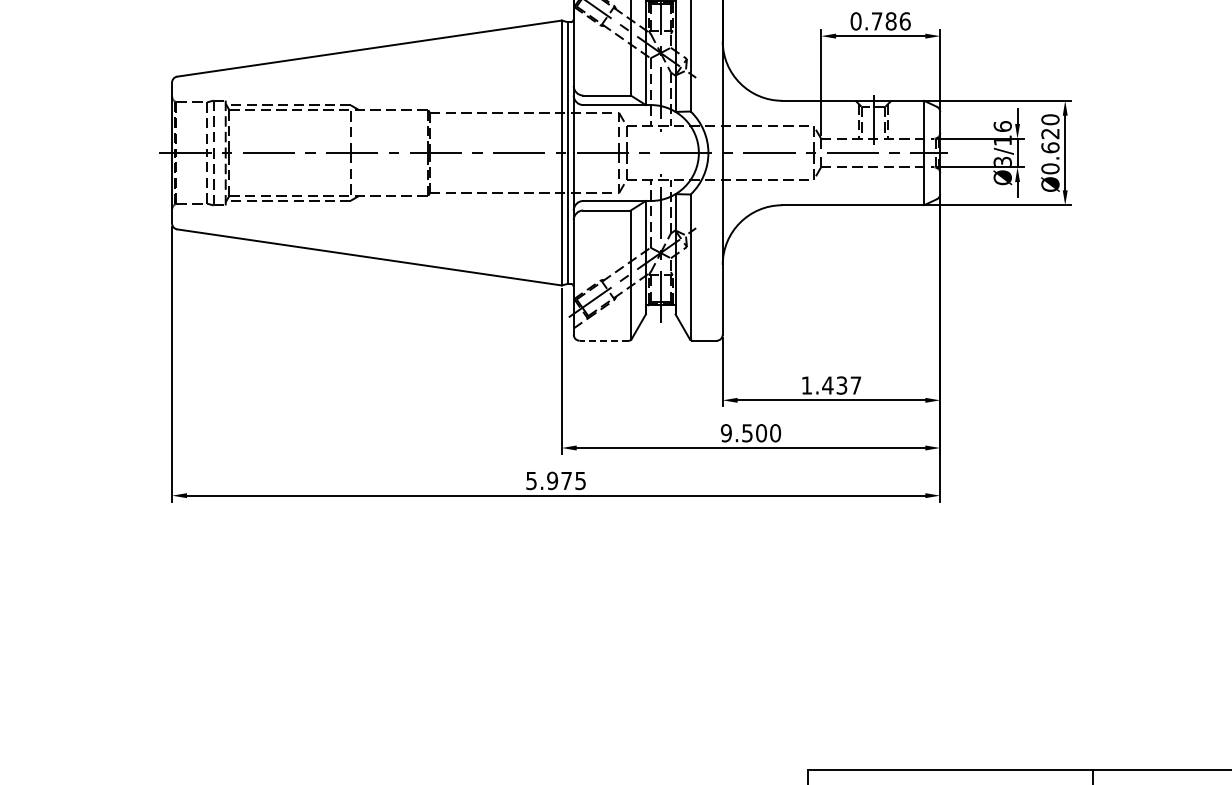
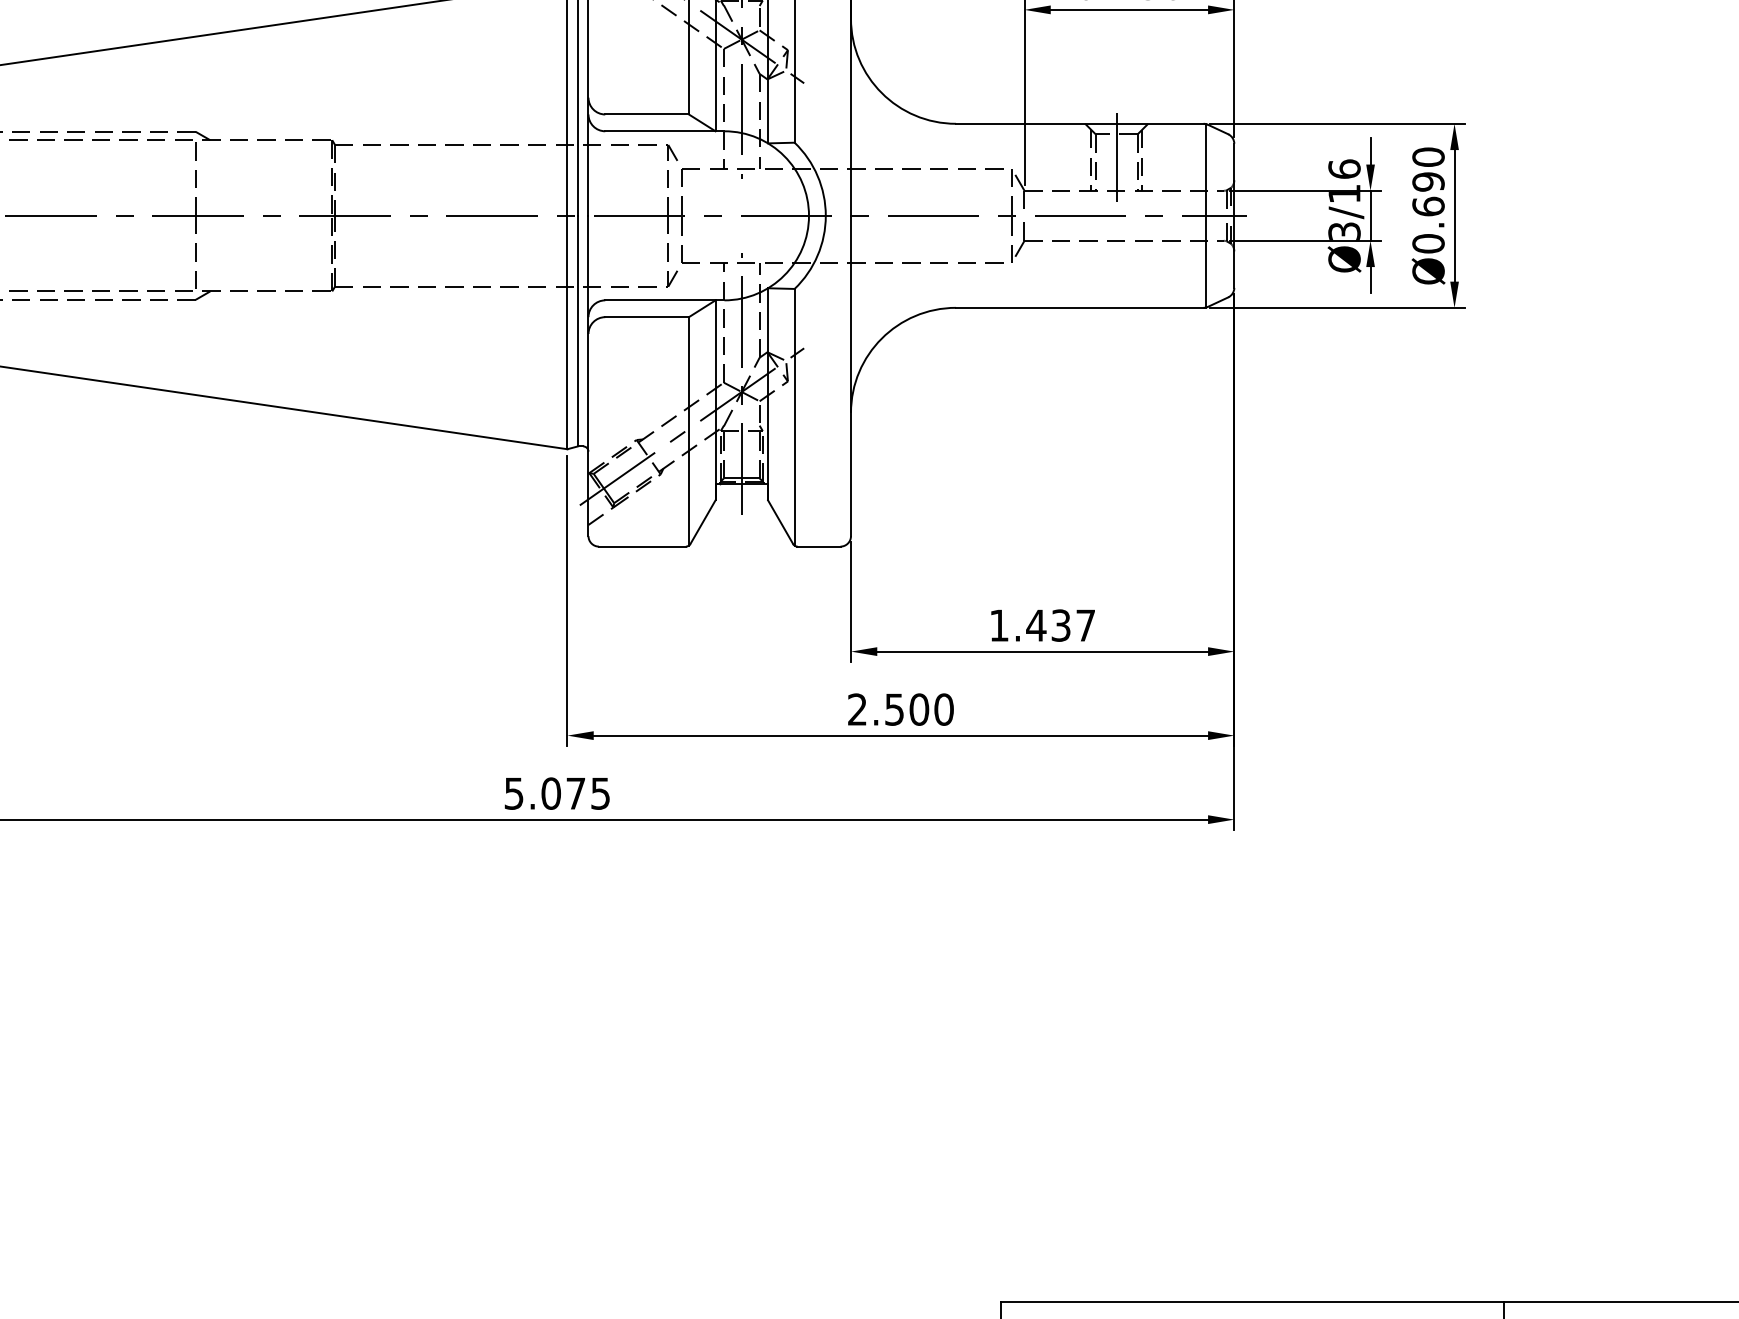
text: (1050, 133) -> (1428, 181), Ø0.620 -> Ø0.690
line: (604, 340) -> (642, 546), dashed -> solid
text: (725, 433) -> (855, 710), 9.500 -> 2.500
text: (552, 481) -> (551, 794), 5.975 -> 5.075

